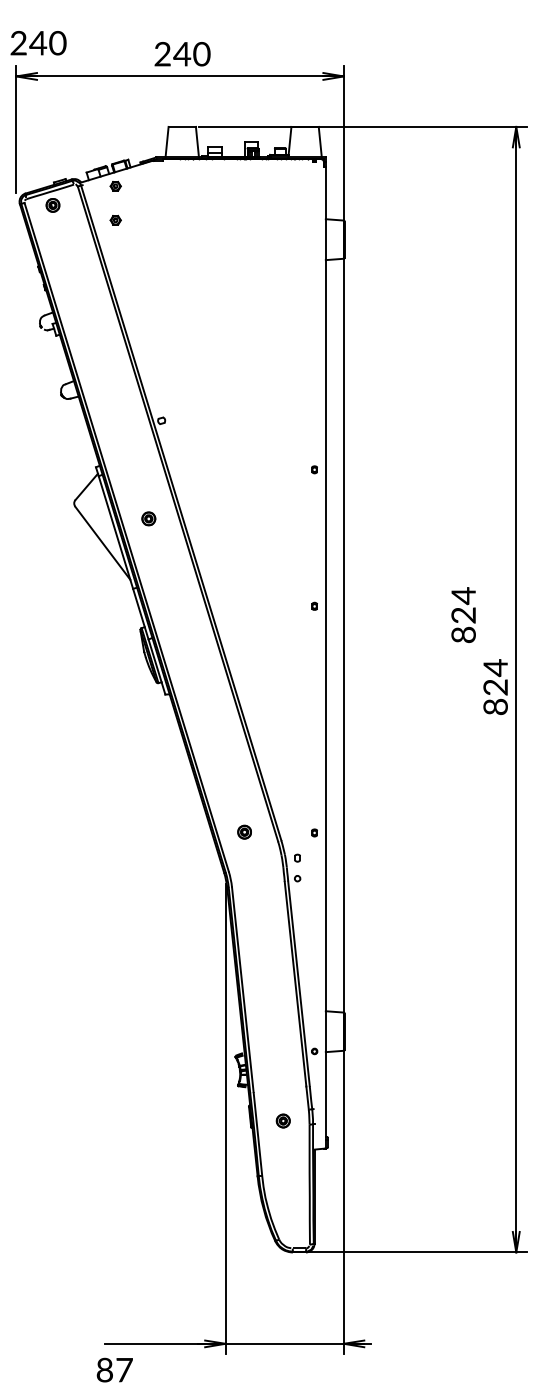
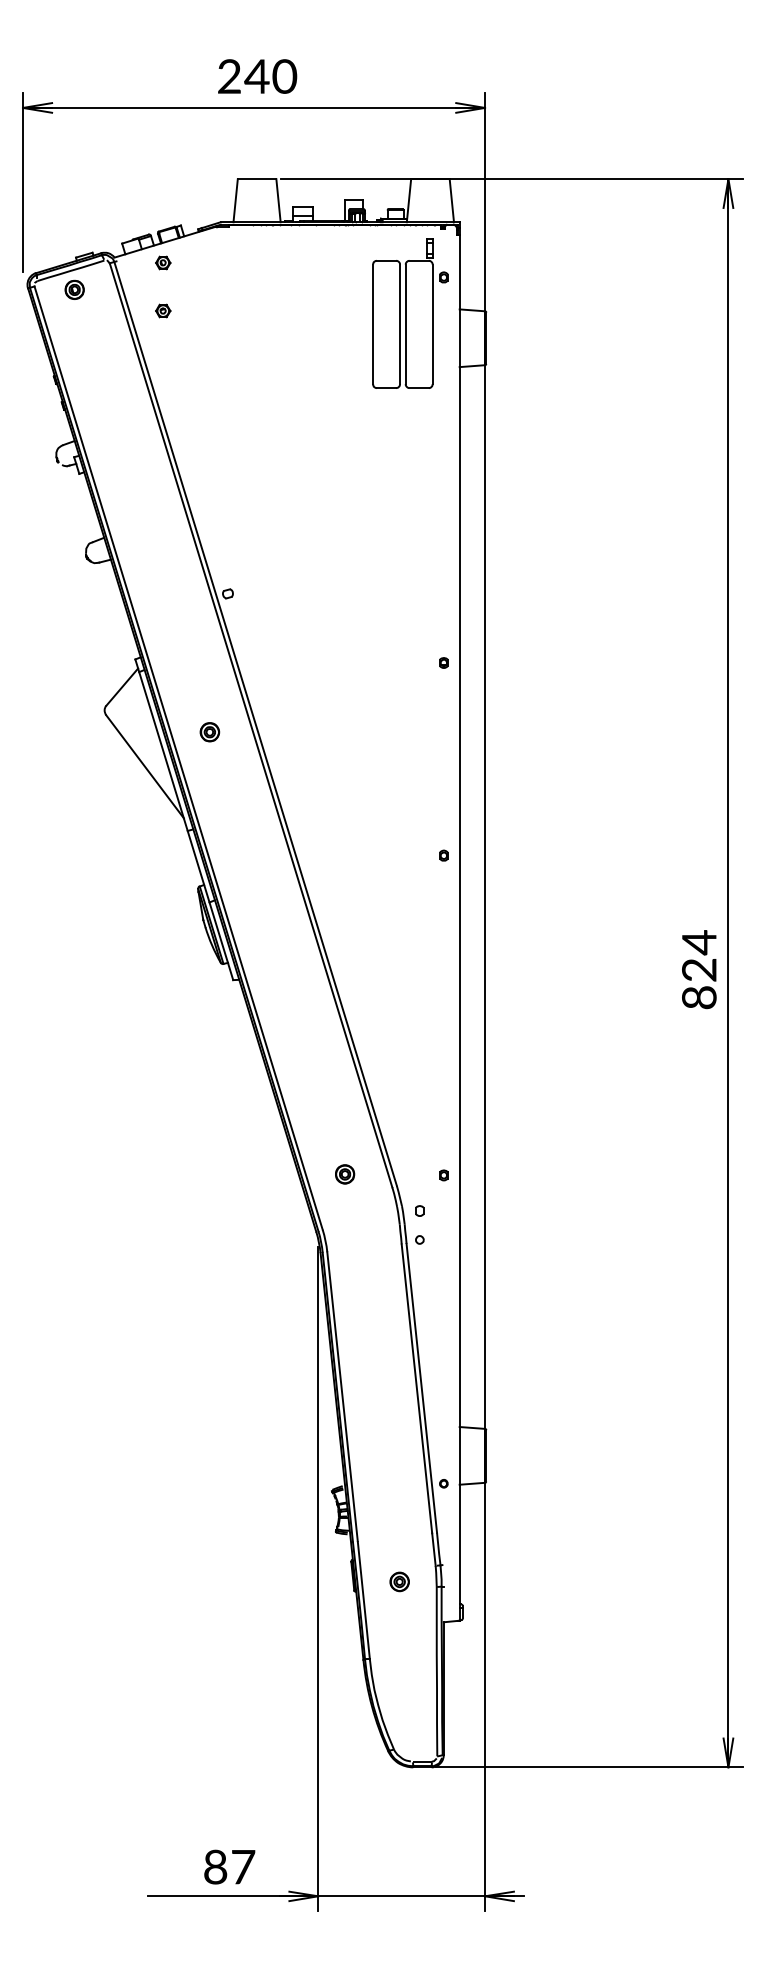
part: (38, 43) -> (54, 61), removed
part: (290, 221) -> (409, 312), added
part: (463, 614) -> (653, 867), removed
part: (114, 1369) -> (229, 1866), moved

